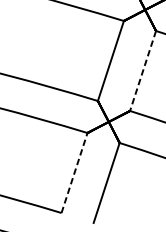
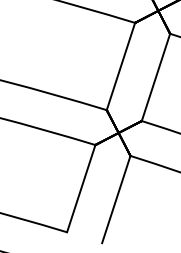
line: (142, 71) -> (155, 77), dashed -> solid
line: (74, 172) -> (81, 188), dashed -> solid

